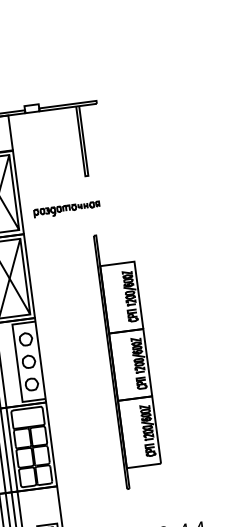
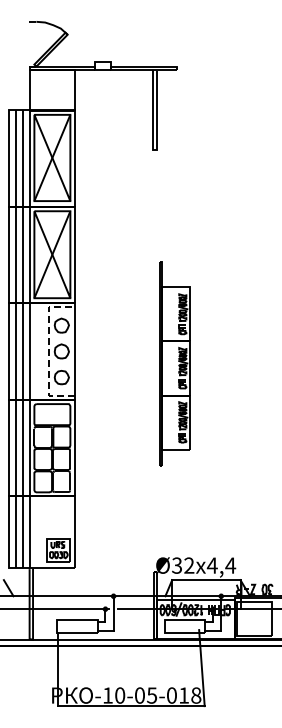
part: (67, 209) -> (127, 185), removed
part: (128, 360) -> (174, 364), size x0.7
line: (17, 362) -> (48, 350), solid -> dashed

